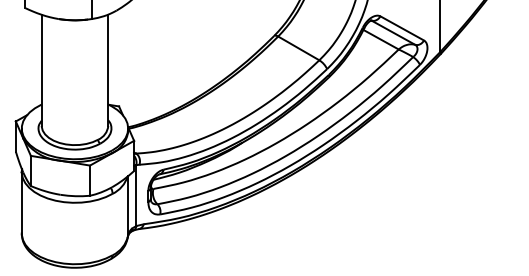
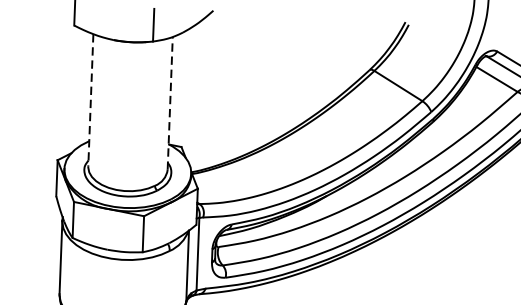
line: (41, 70) -> (90, 100), solid -> dashed
line: (108, 70) -> (170, 103), solid -> dashed

